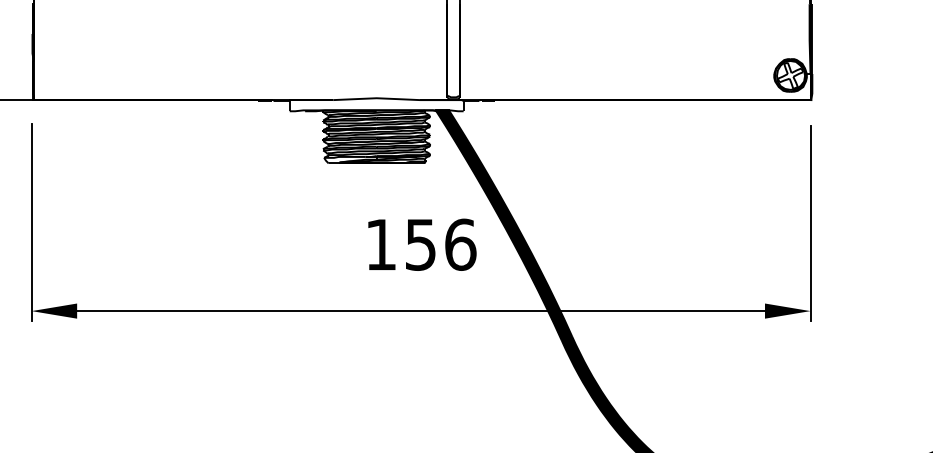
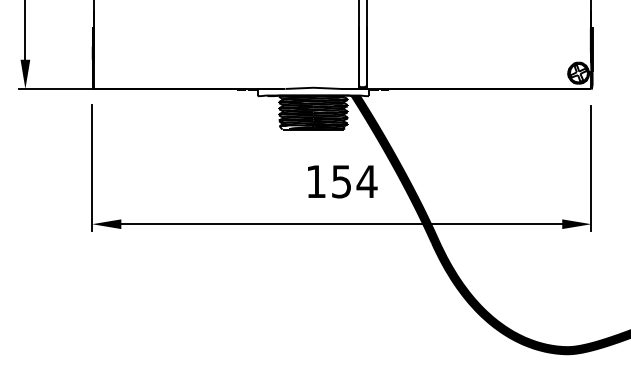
text: (459, 244) -> (366, 181), 156 -> 154

